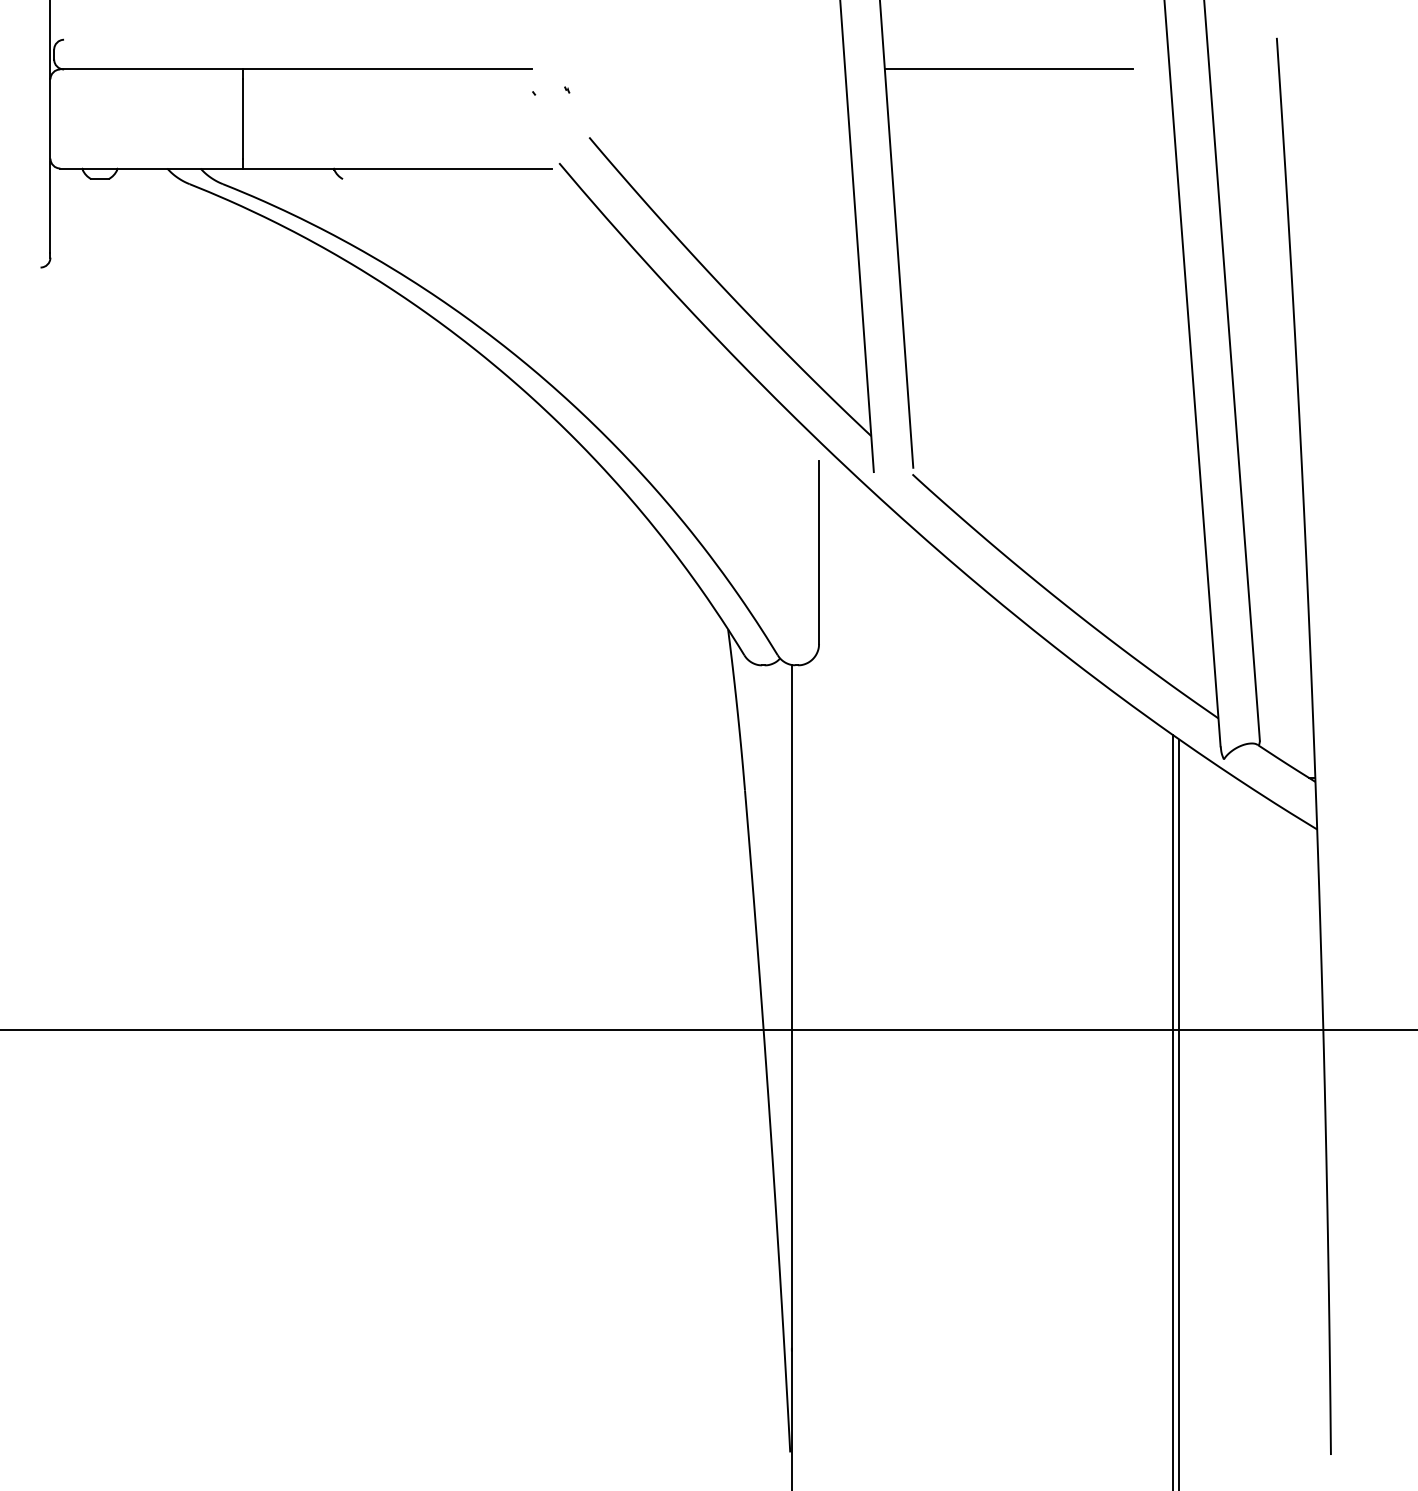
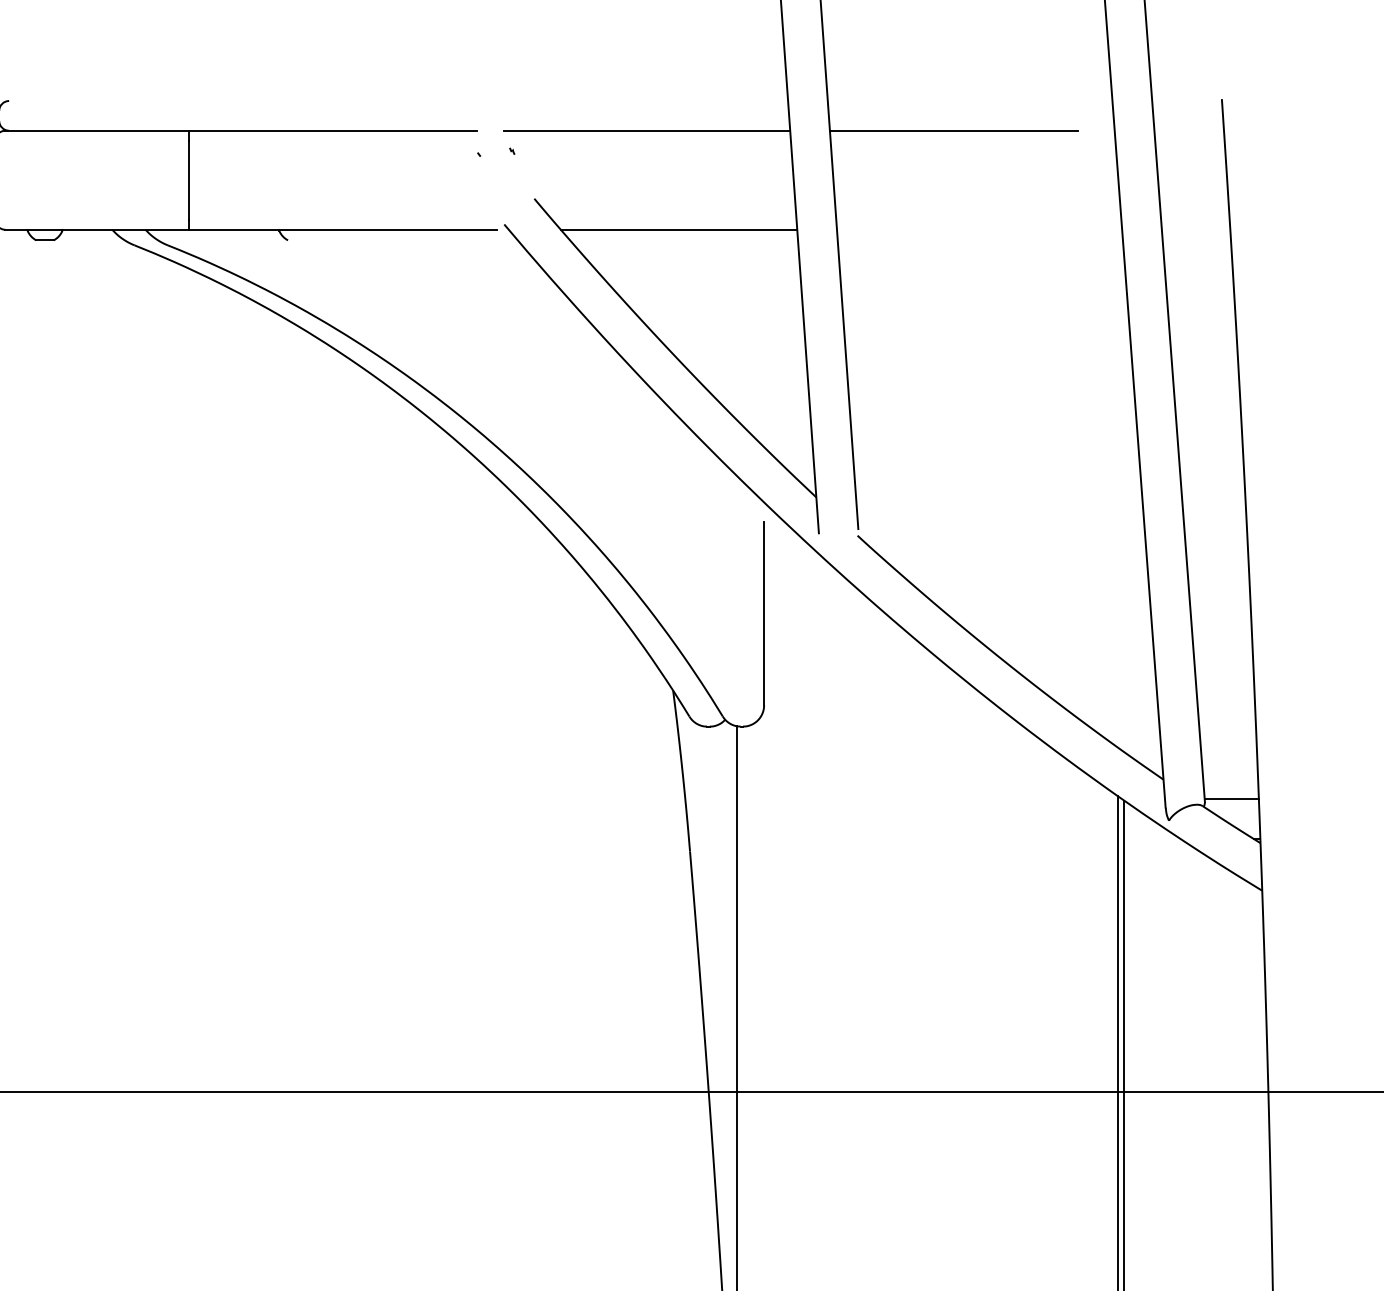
line: (701, 69) -> (646, 130), added
line: (733, 168) -> (678, 229), added
line: (1286, 738) -> (1231, 799), added

